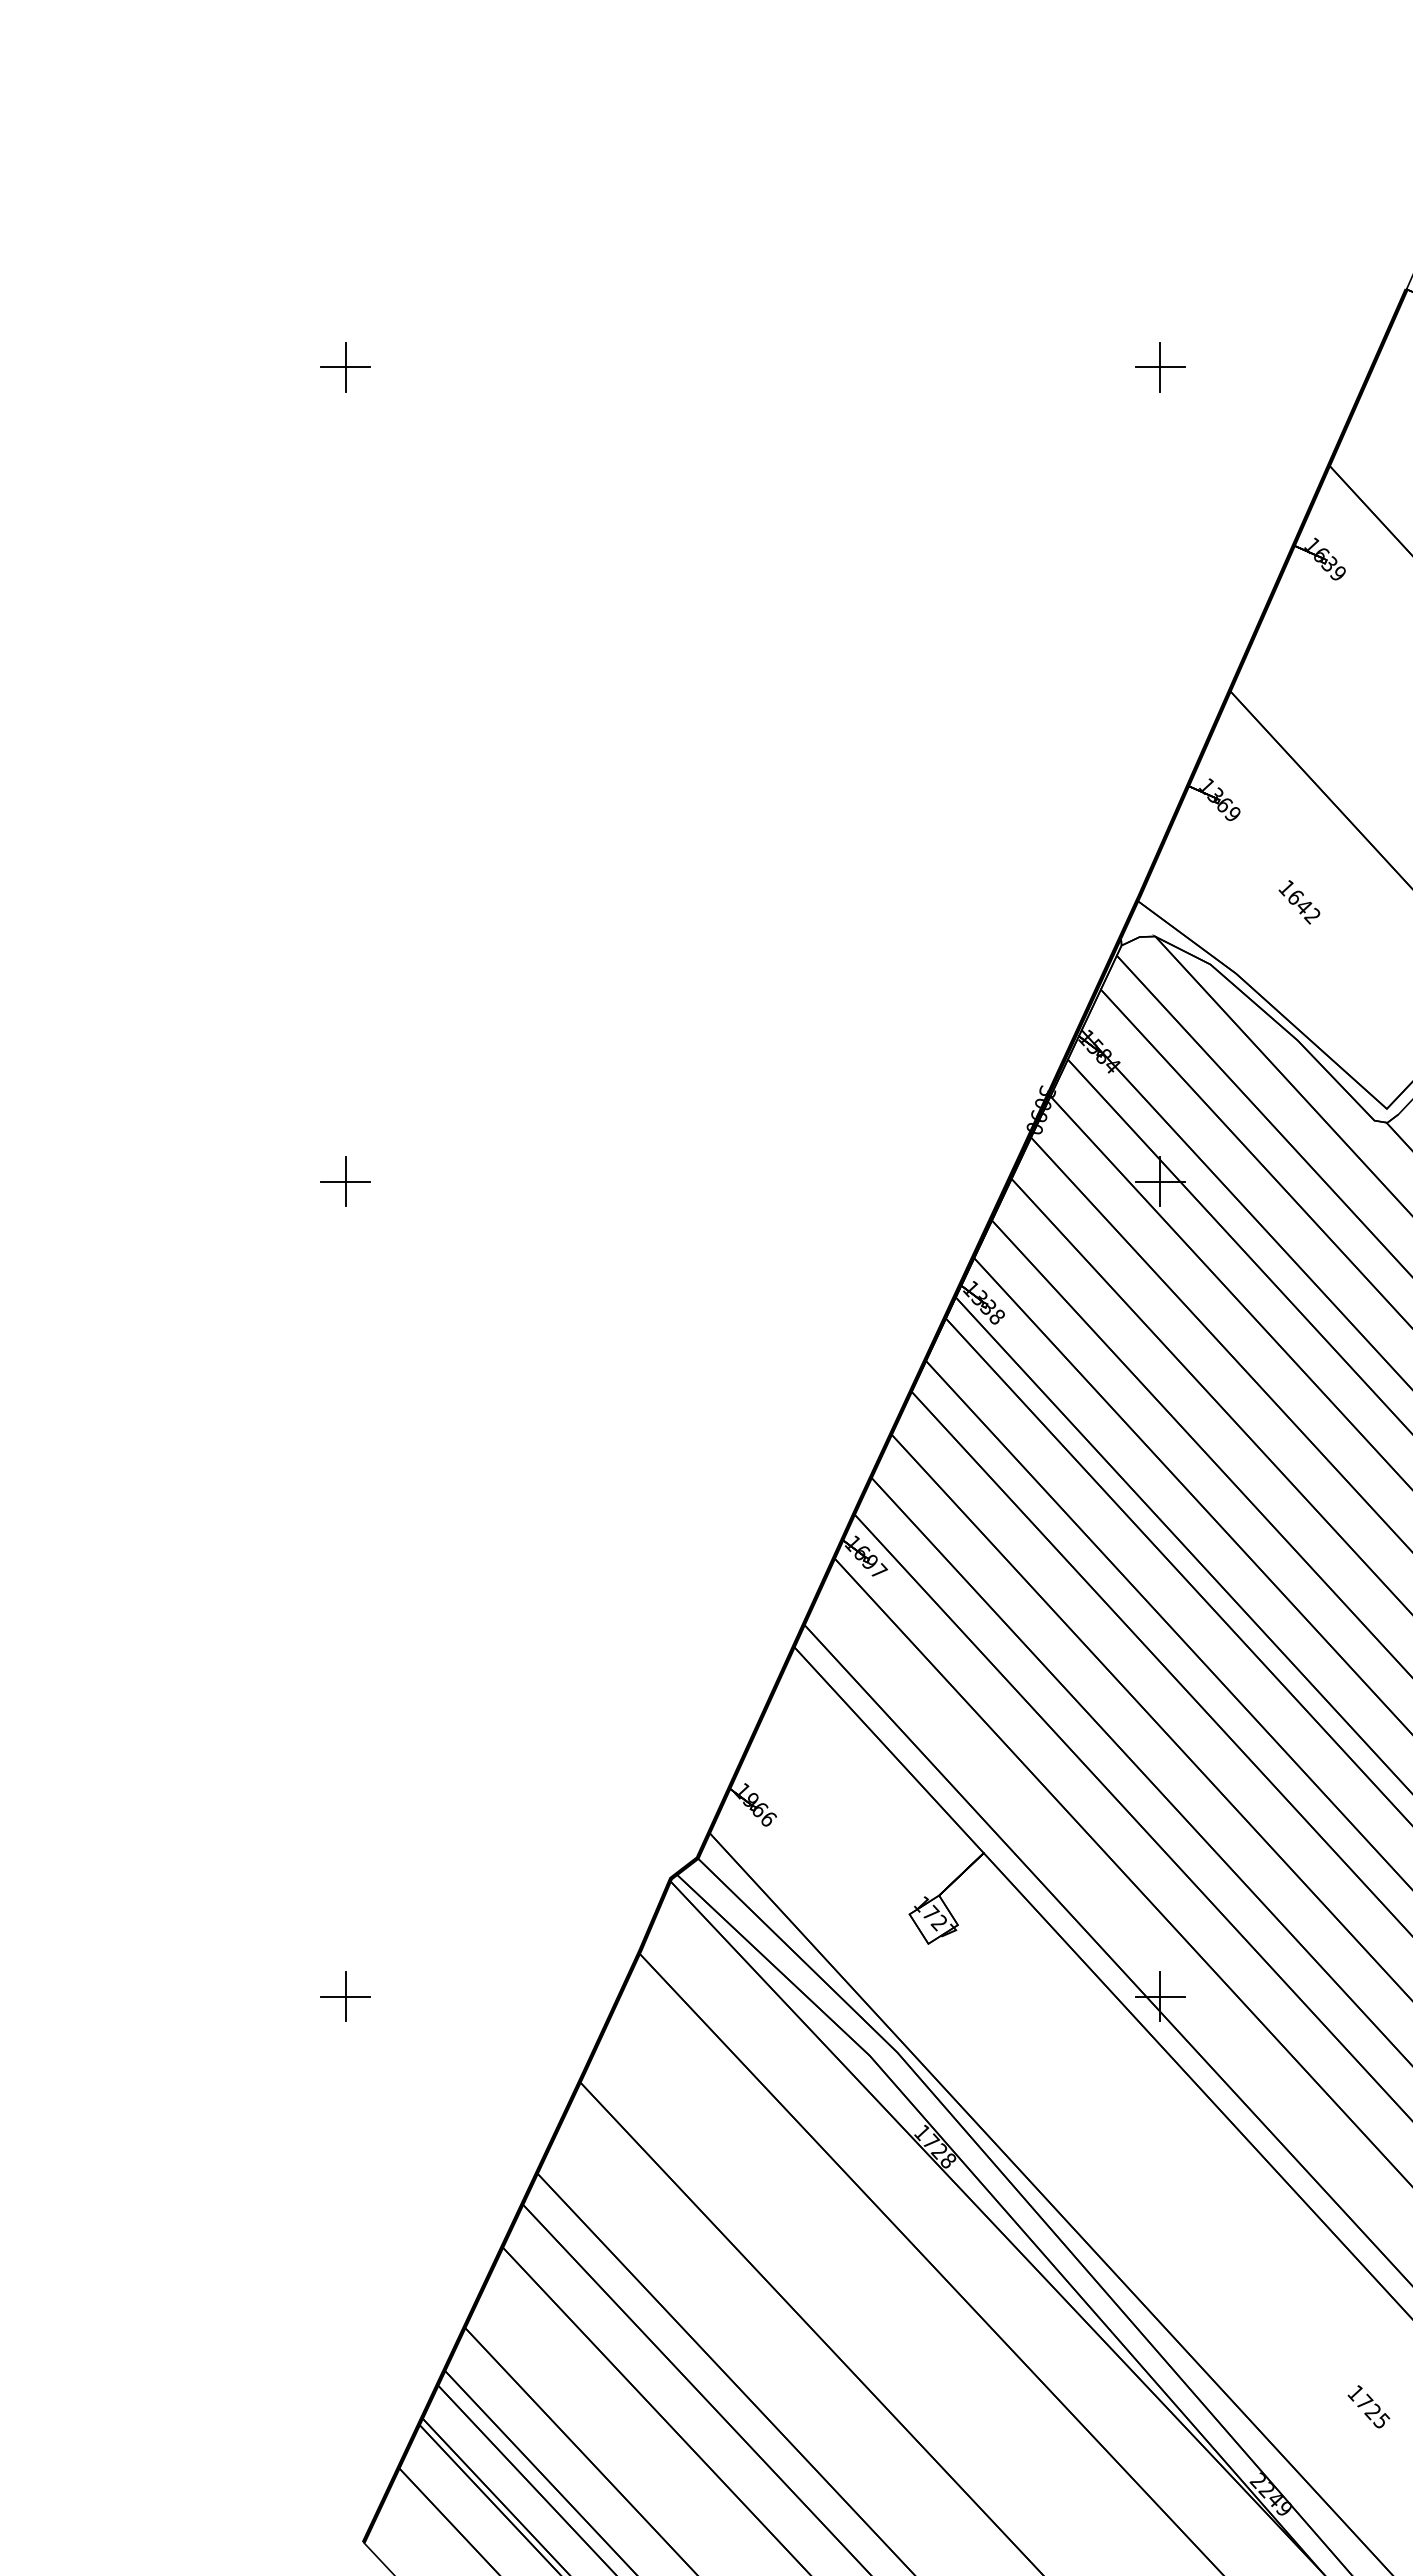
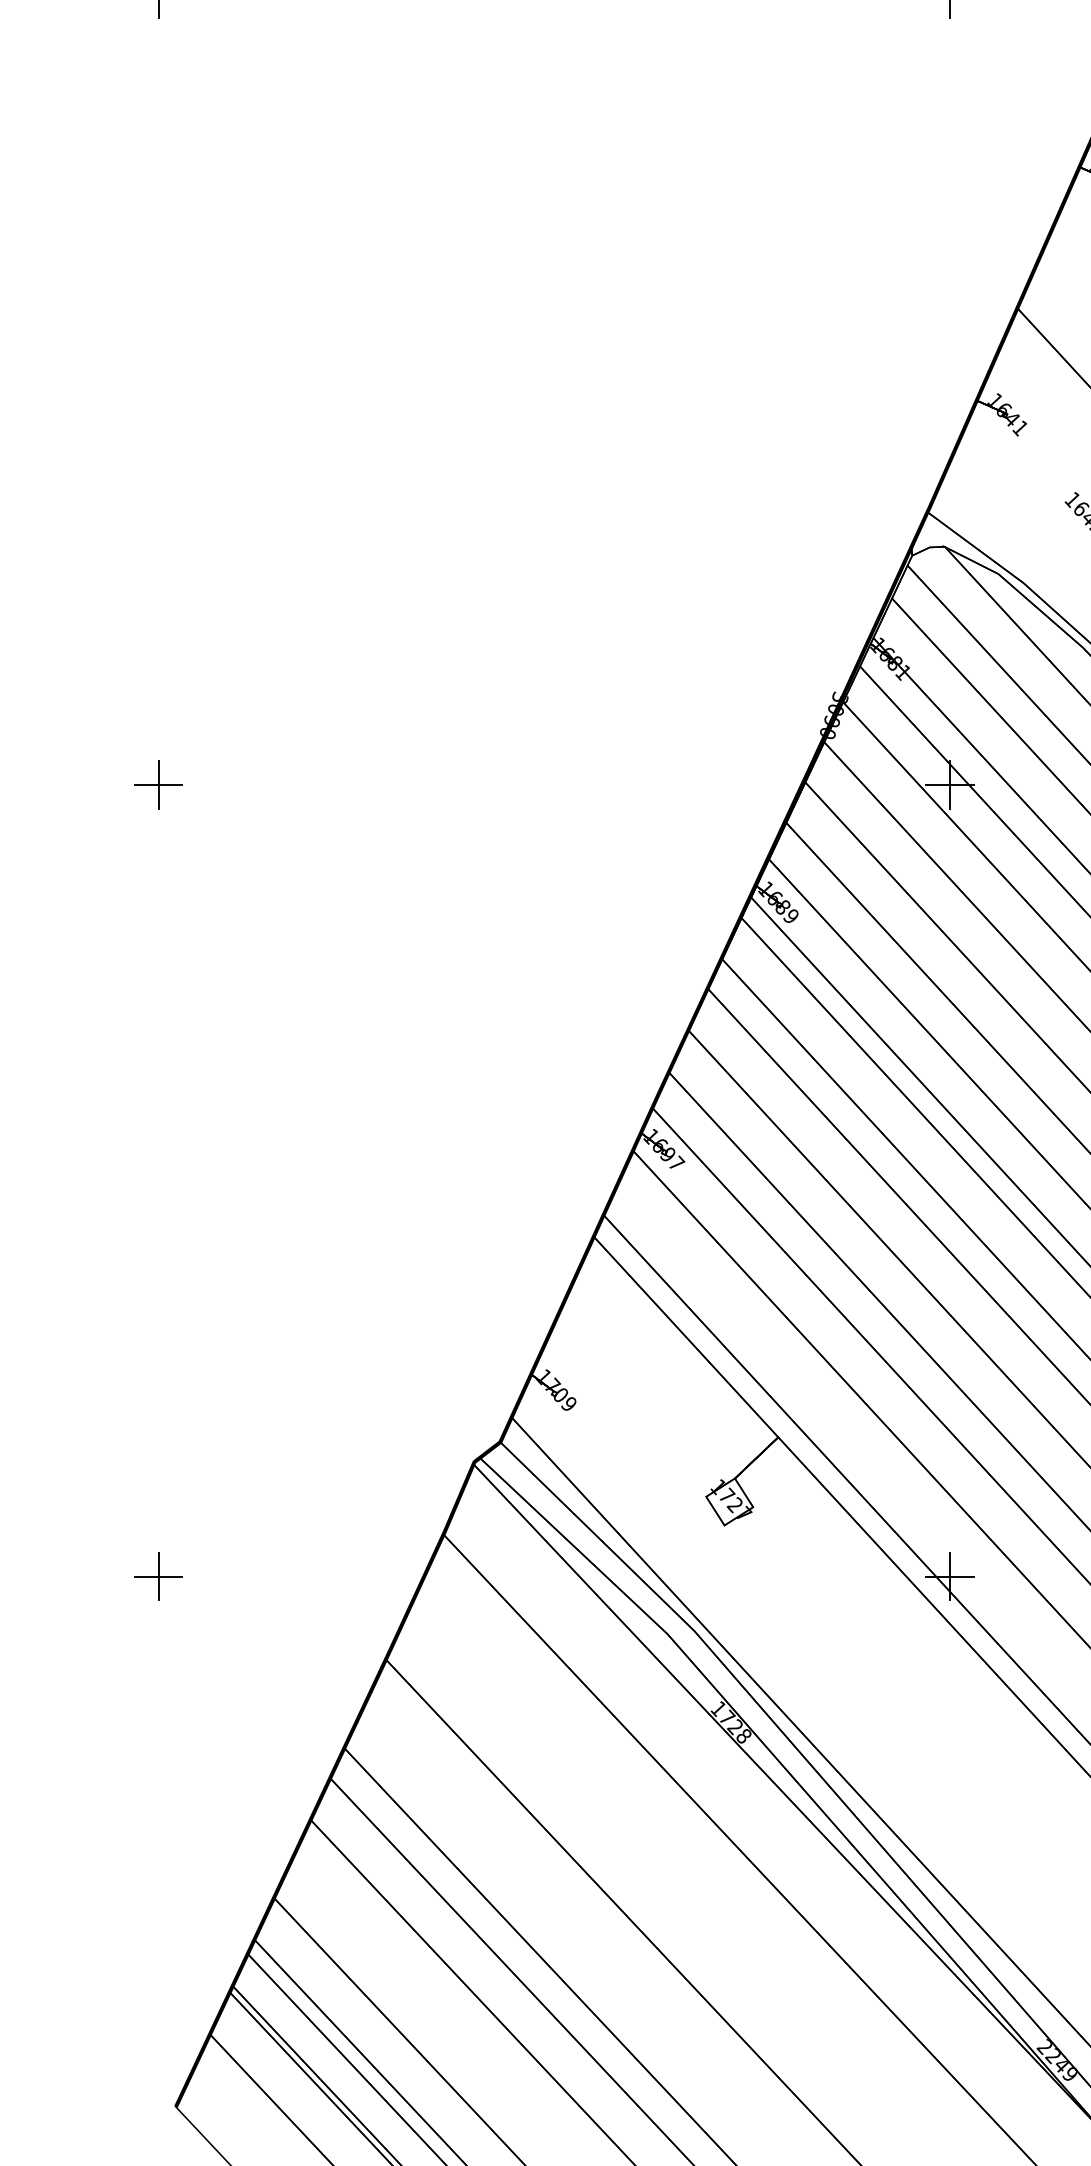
text: (1223, 804) -> (1011, 418), 1369 -> 1641
text: (1103, 1056) -> (894, 663), 1584 -> 1681
text: (987, 1307) -> (781, 907), 1338 -> 1689
text: (759, 1808) -> (560, 1393), 1966 -> 1709

